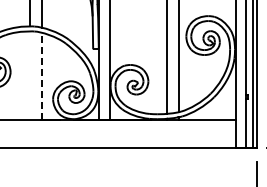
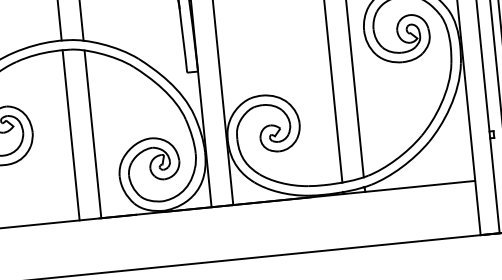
line: (30, 75) -> (71, 135), added
line: (41, 76) -> (92, 134), dashed -> solid

